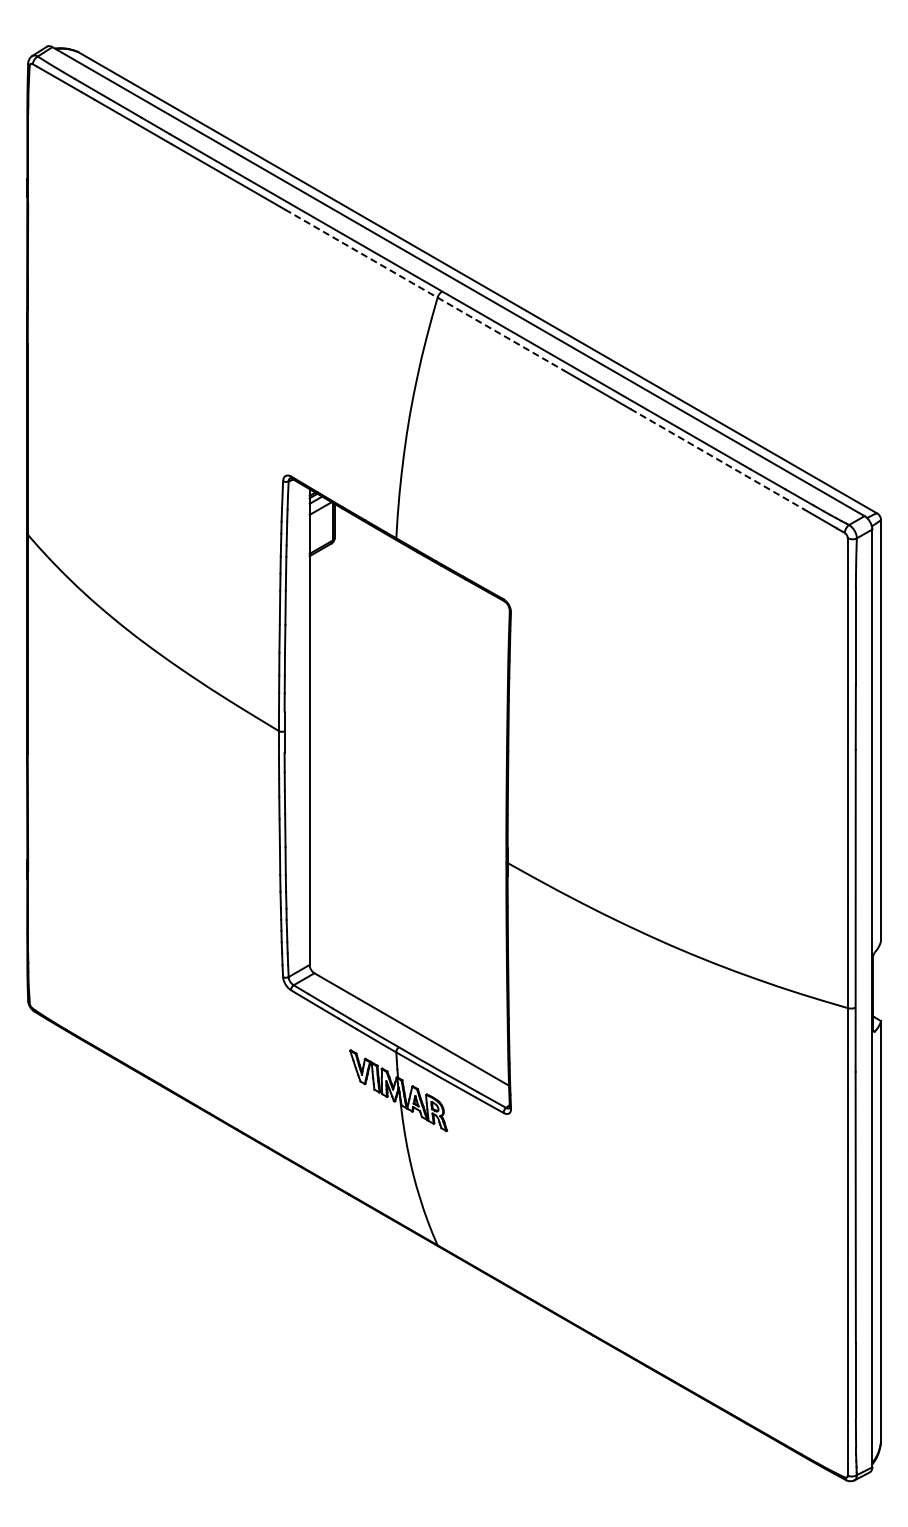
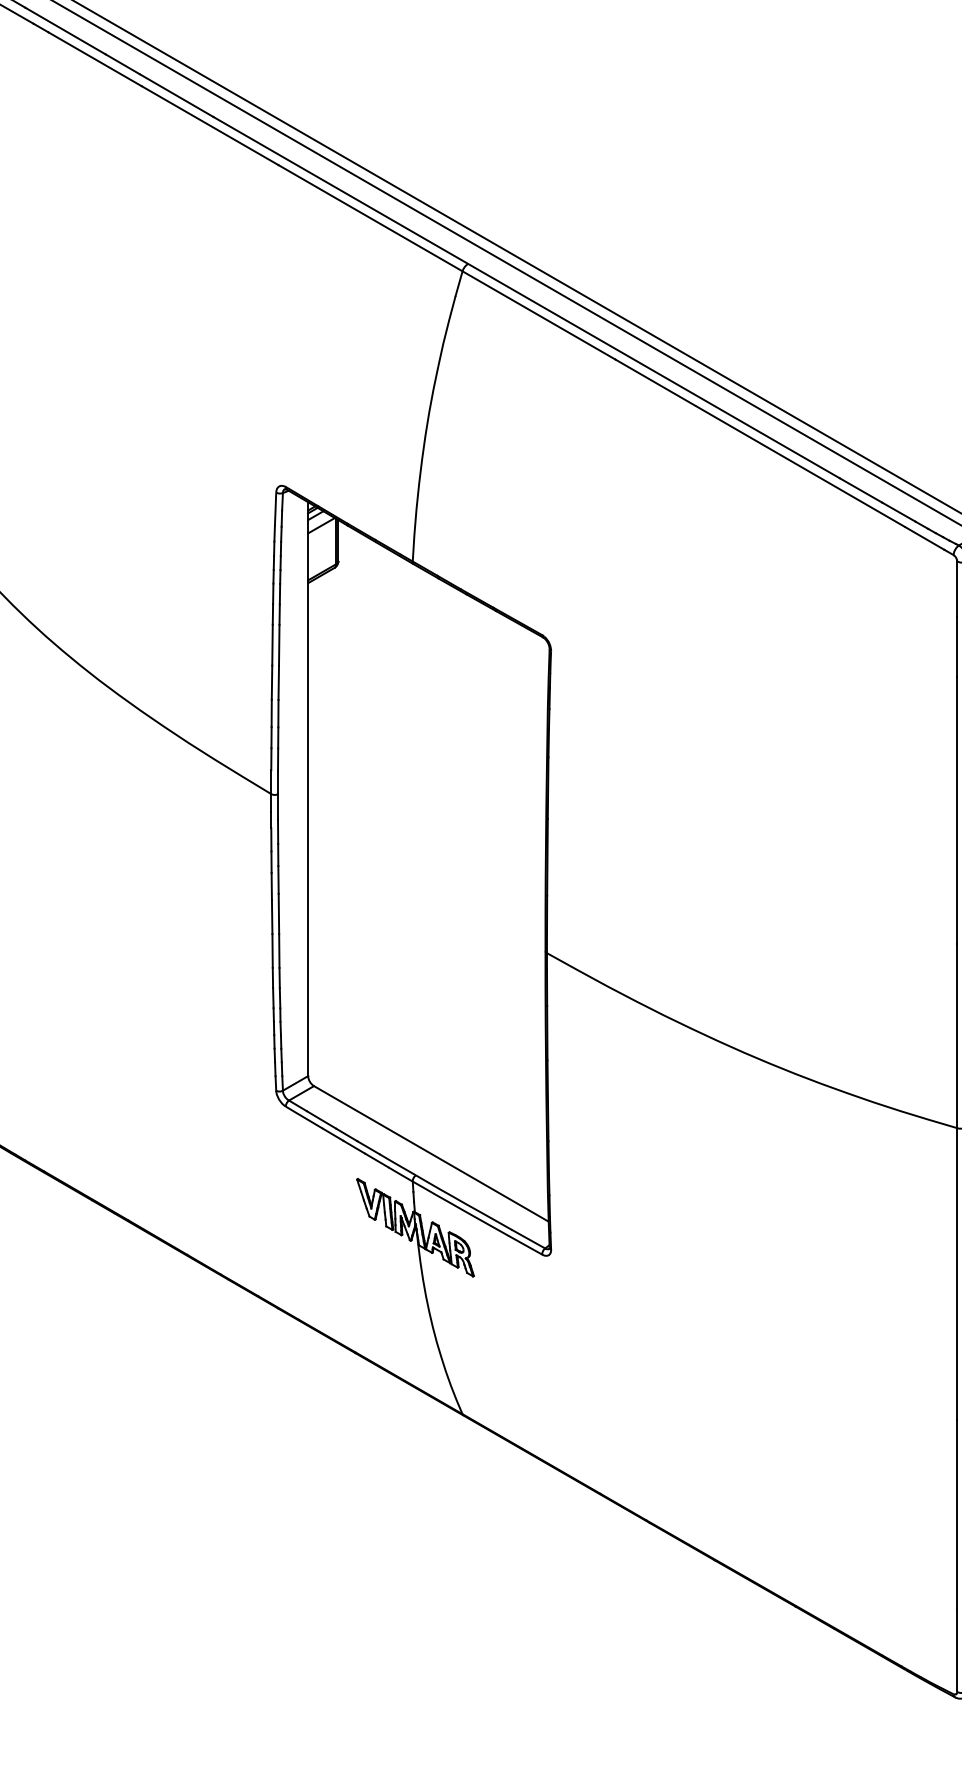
line: (425, 290) -> (447, 262), dashed -> solid
line: (718, 459) -> (801, 466), dashed -> solid

